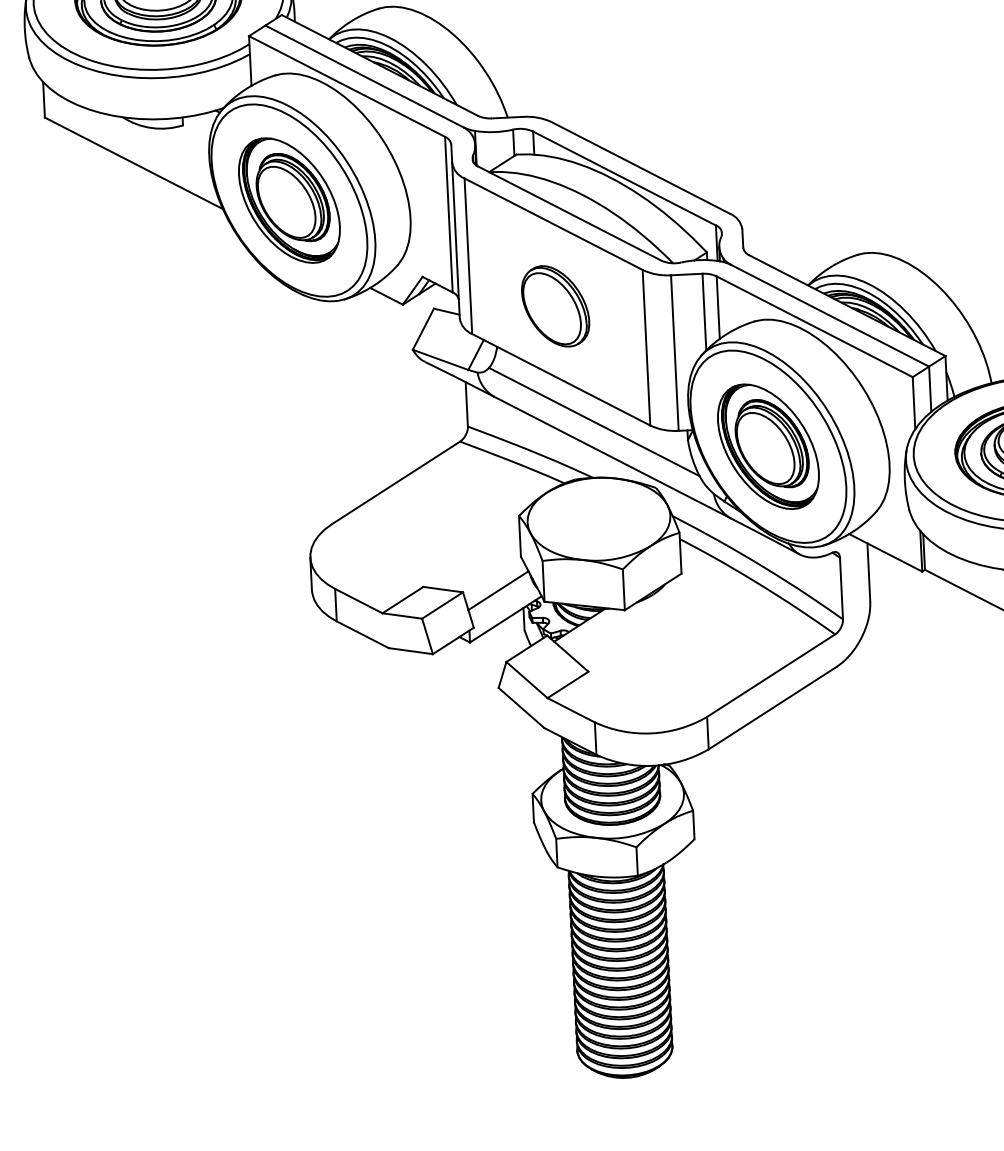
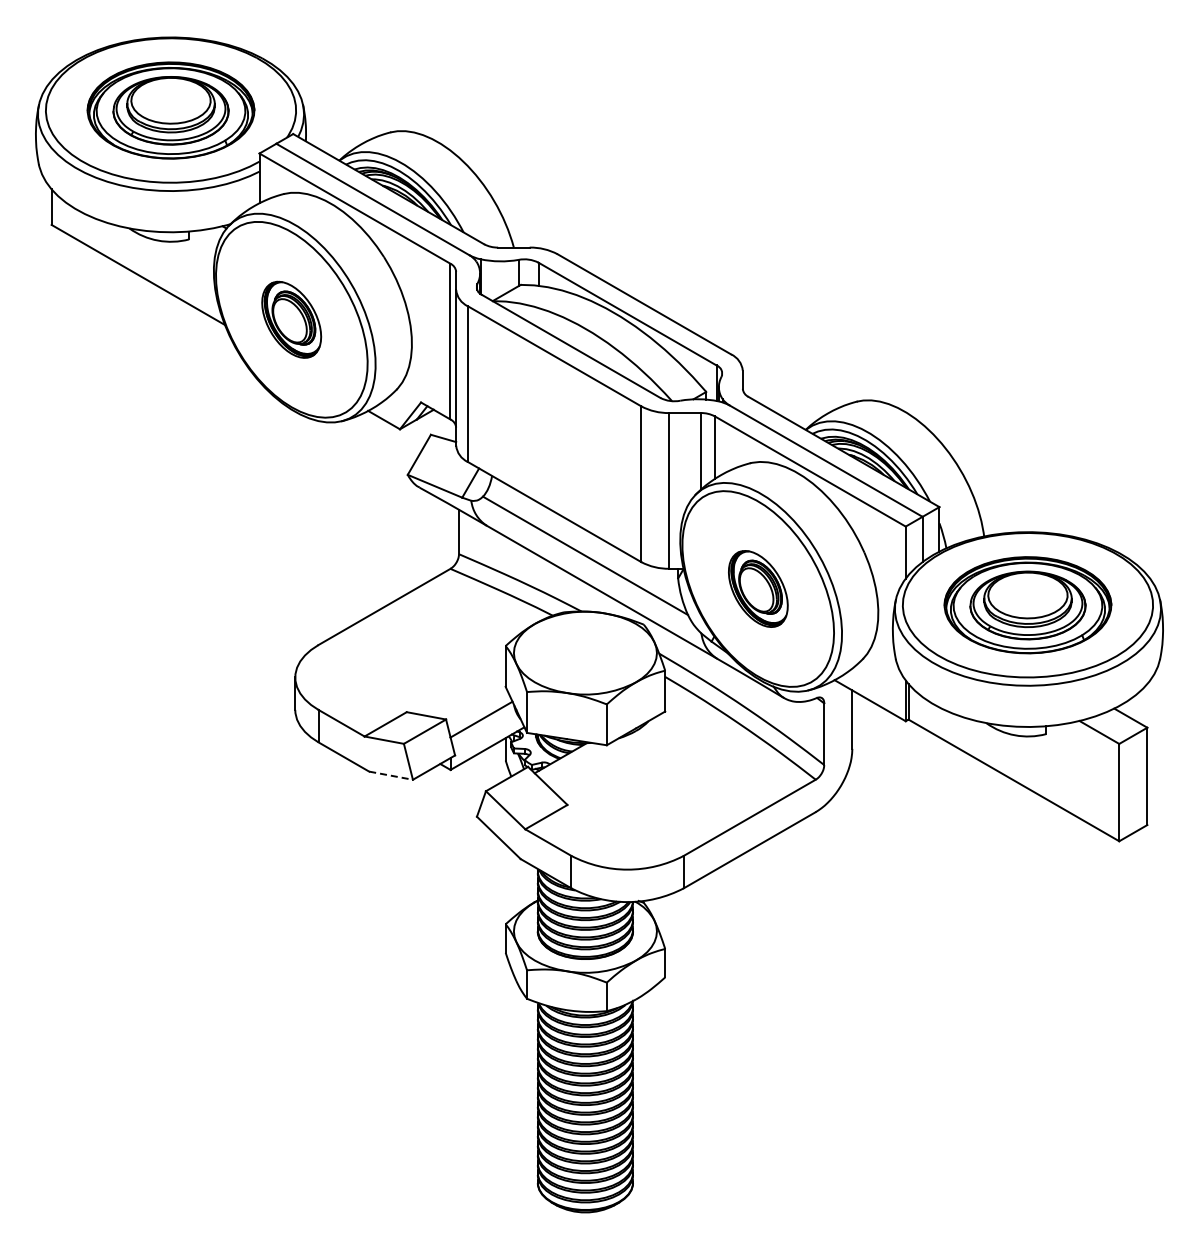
part: (289, 200) -> (291, 319), size x0.6
part: (555, 306) -> (552, 438), removed
part: (768, 446) -> (758, 588), size x0.6
line: (411, 650) -> (391, 775), solid -> dashed

